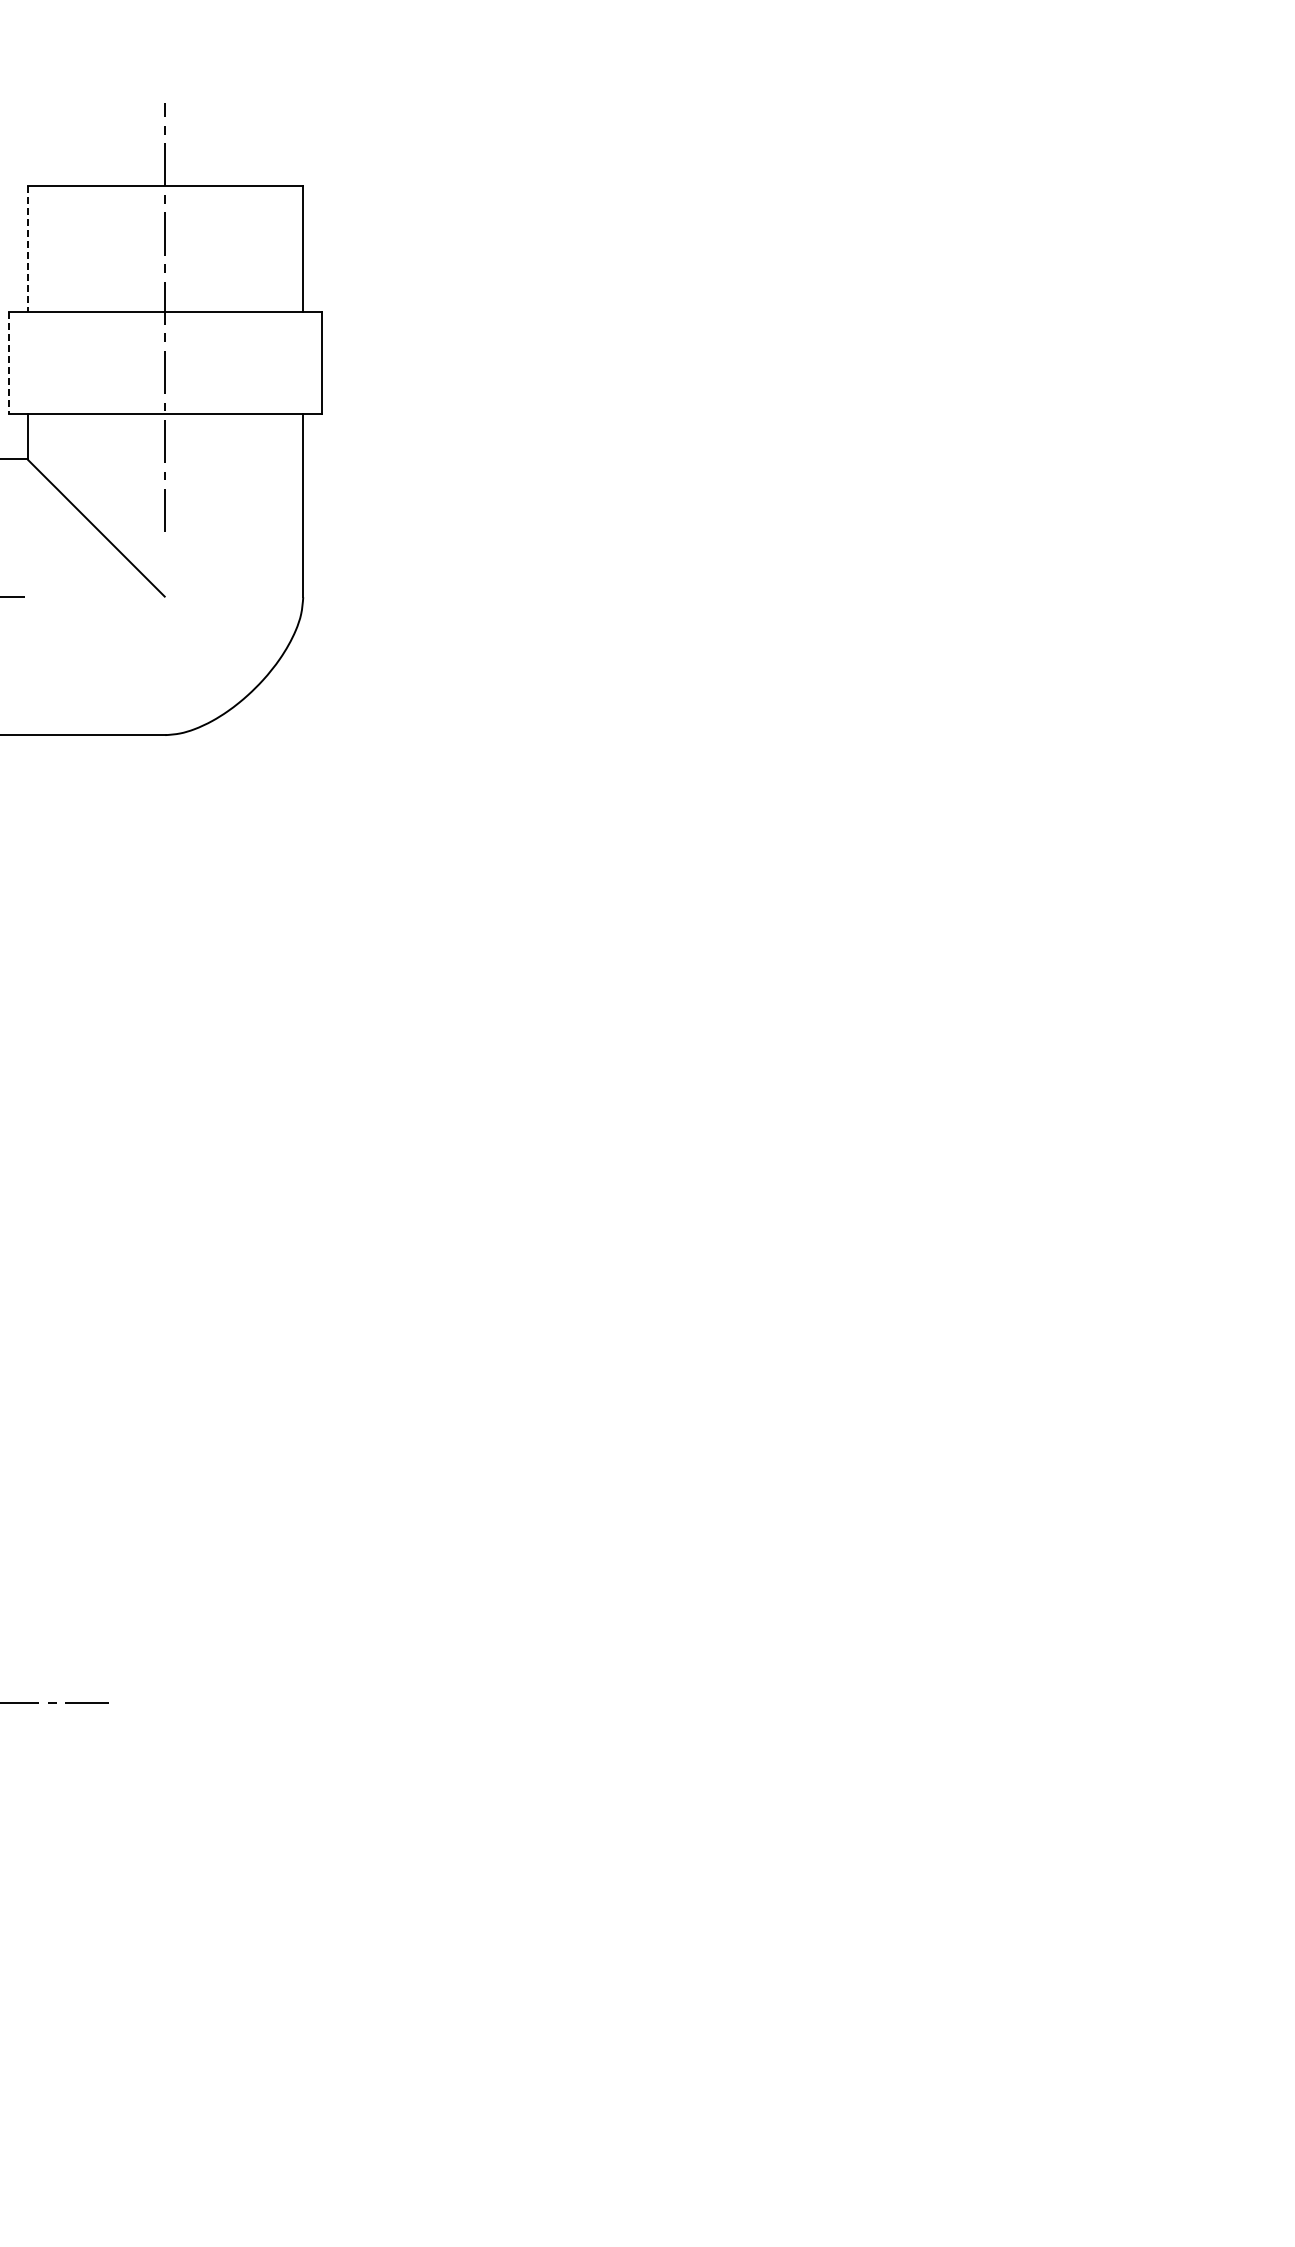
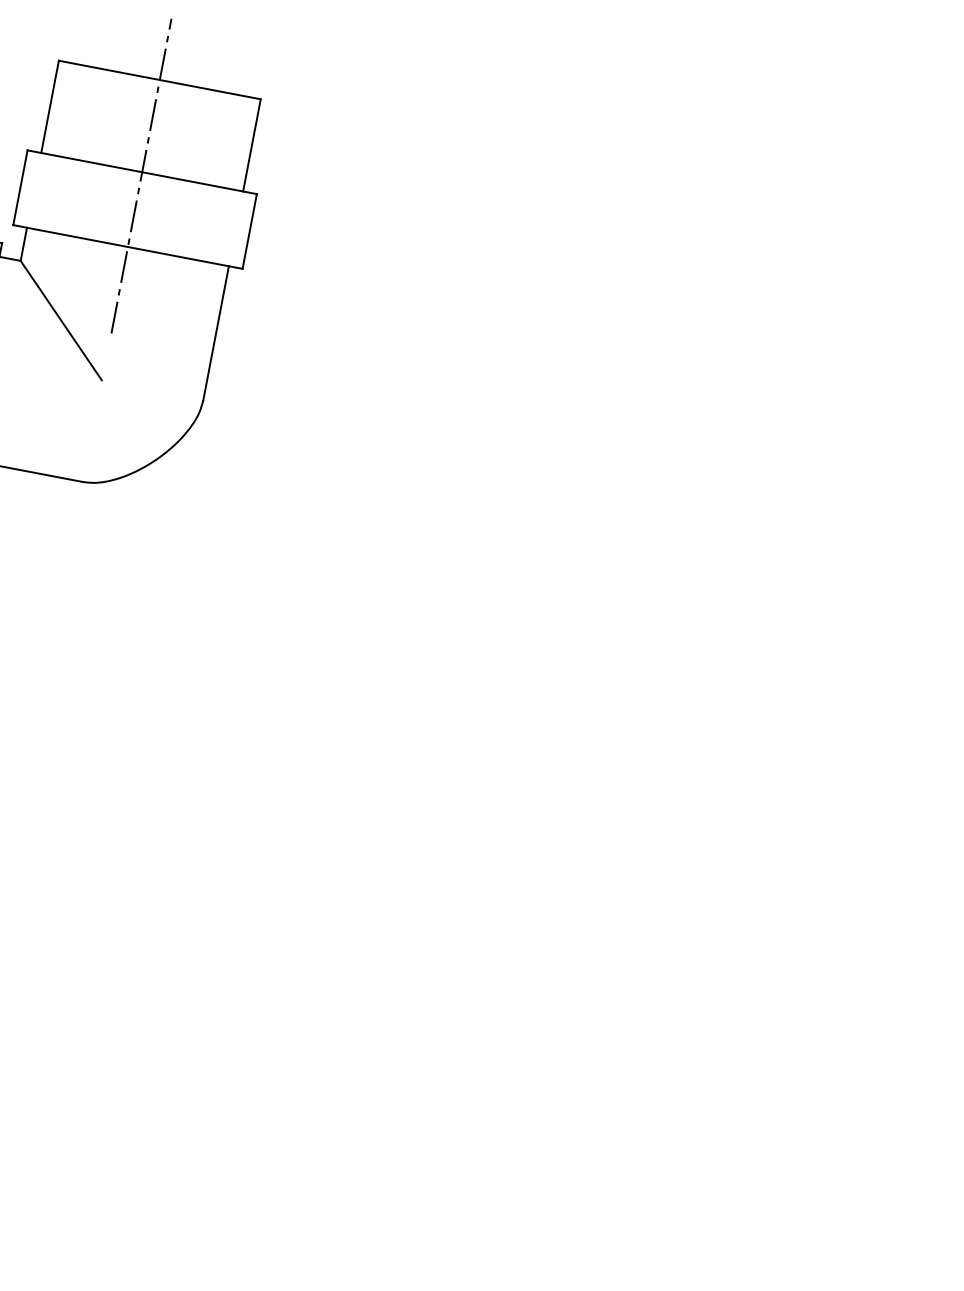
line: (27, 249) -> (49, 107), dashed -> solid
line: (8, 363) -> (20, 187), dashed -> solid

